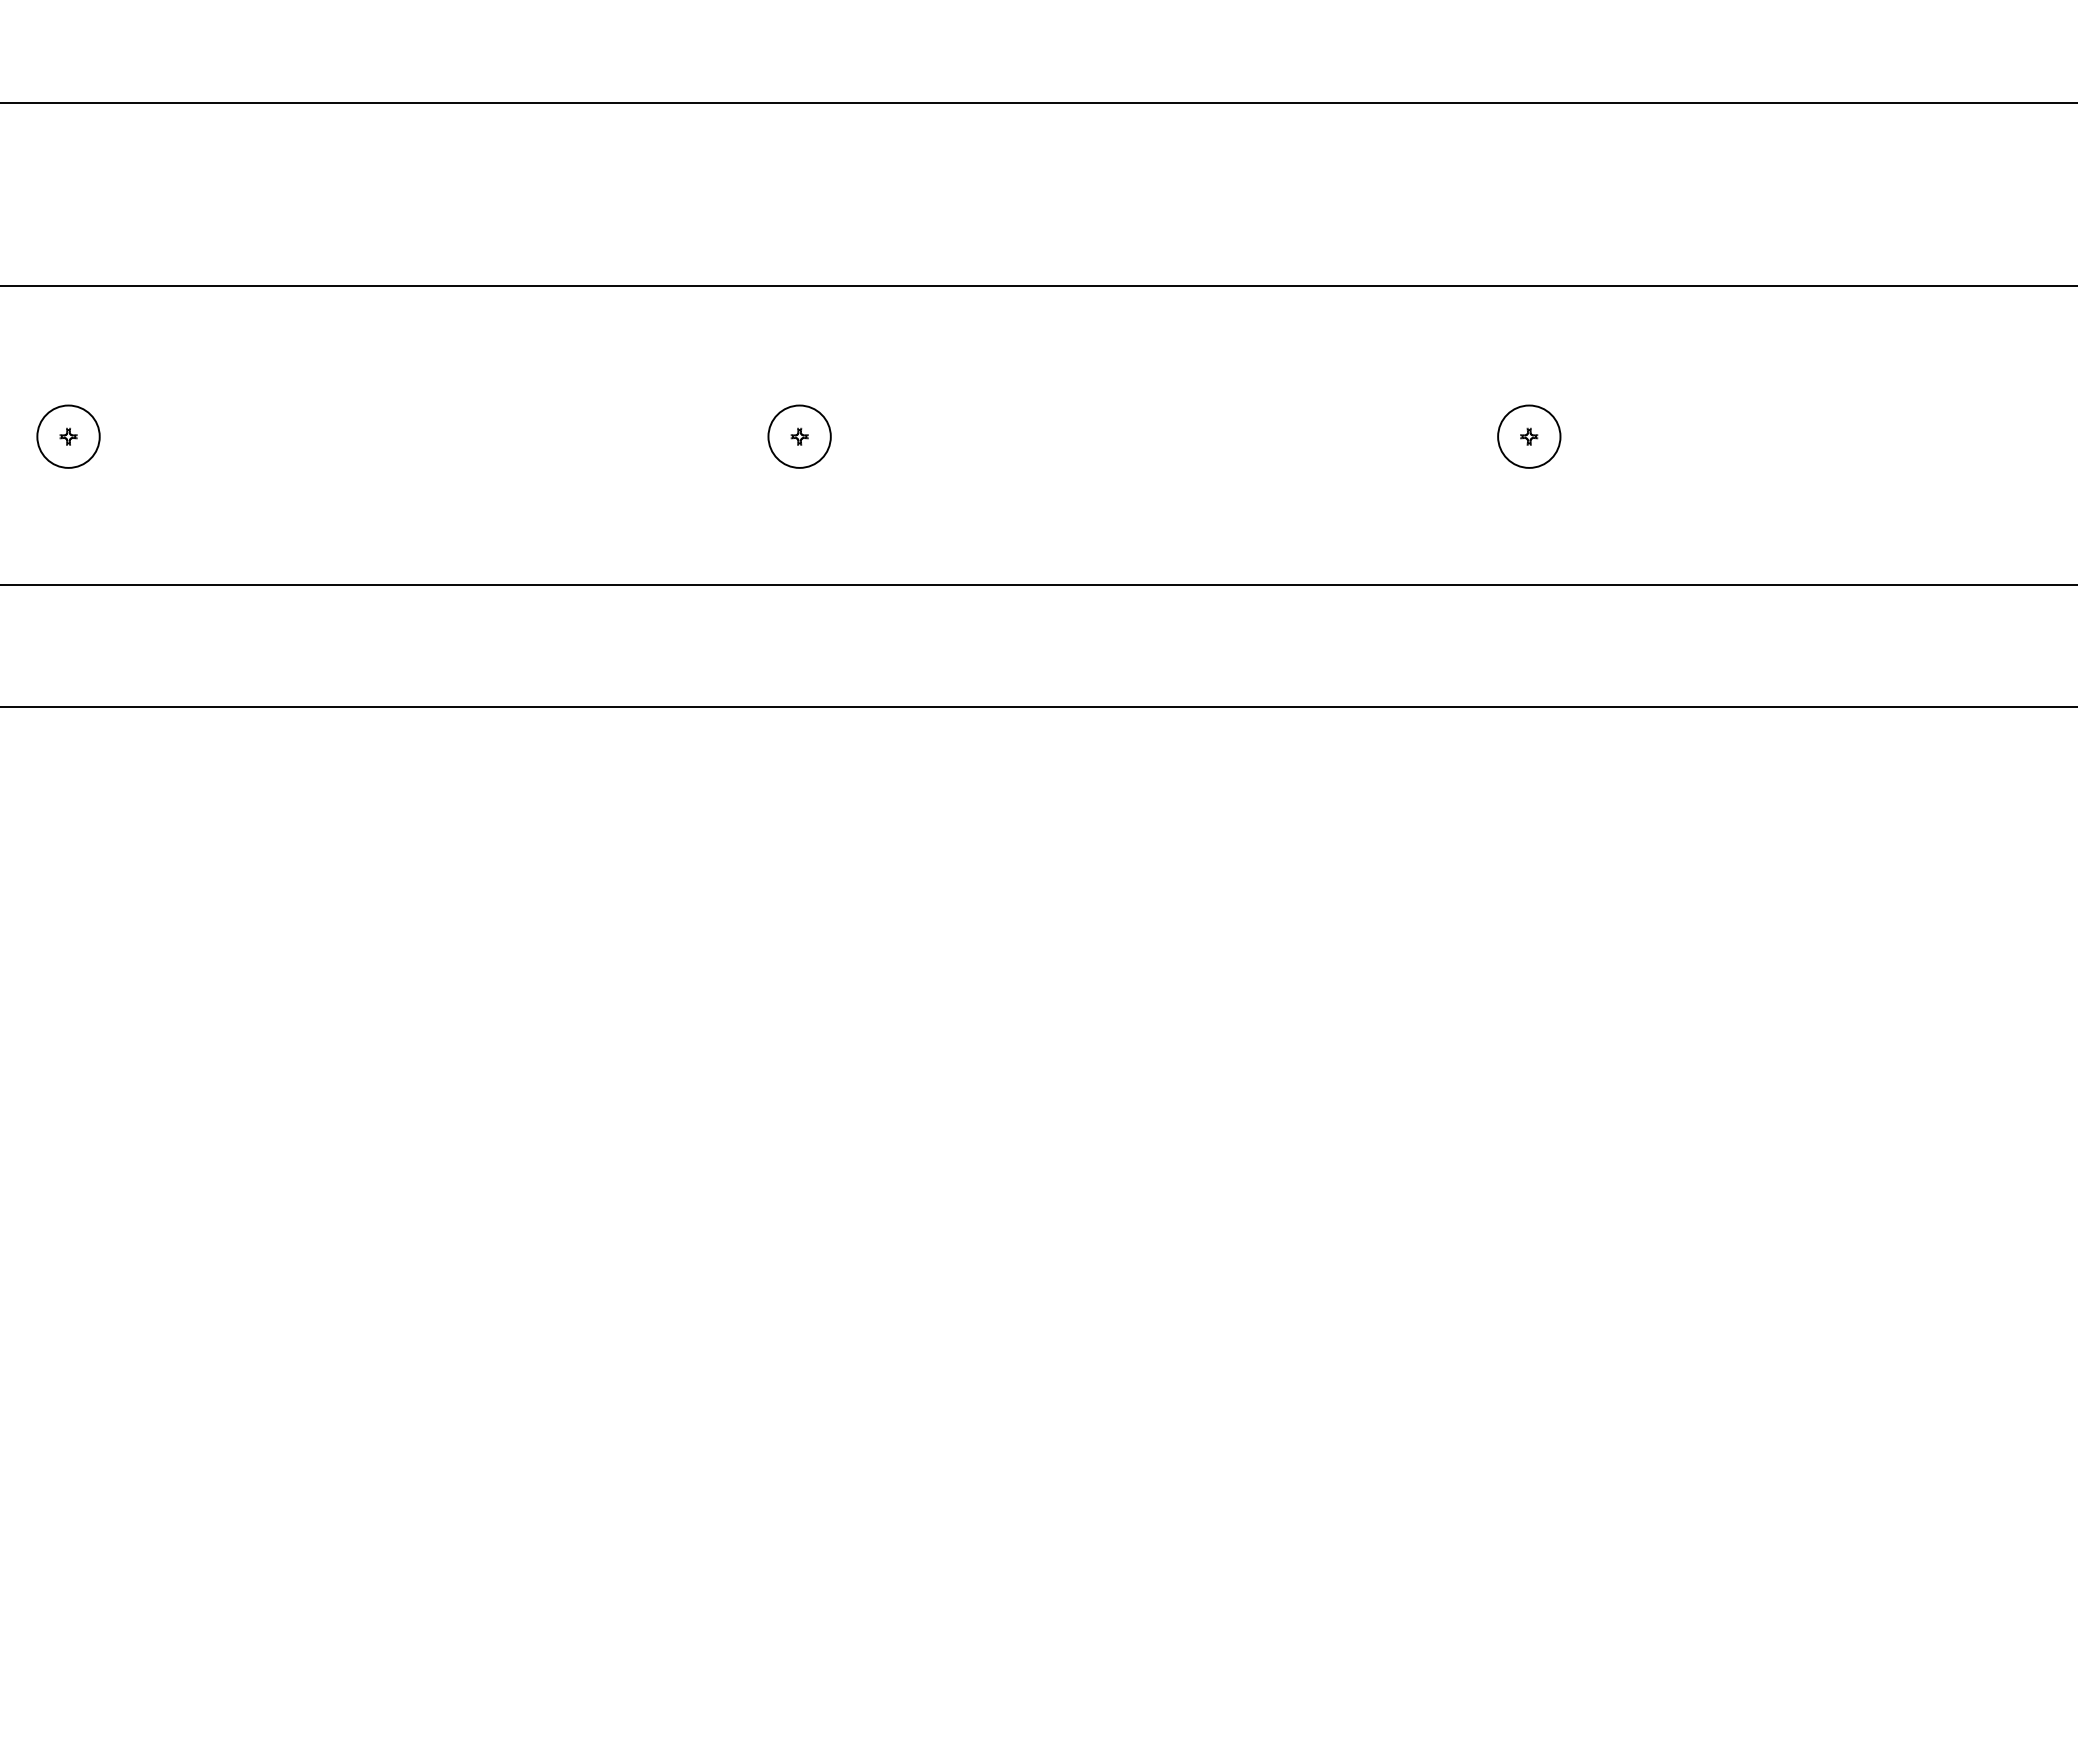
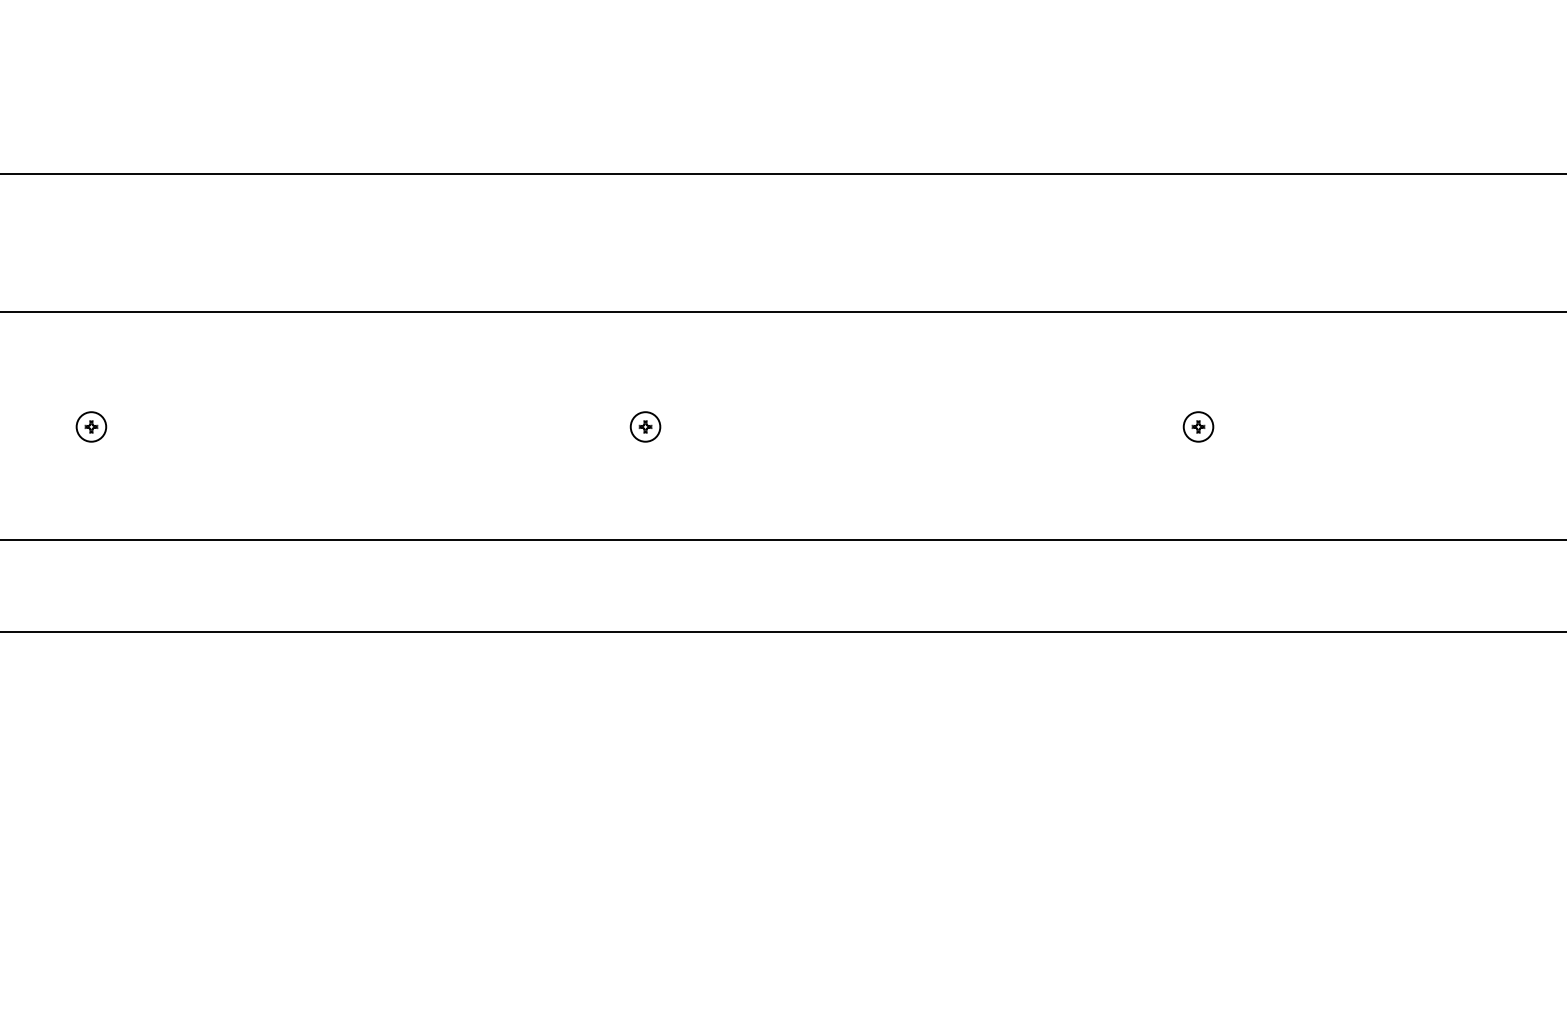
circle: (68, 436) -> (91, 426), size x0.62
circle: (799, 436) -> (645, 426), size x0.62
circle: (1528, 436) -> (1197, 426), size x0.62

